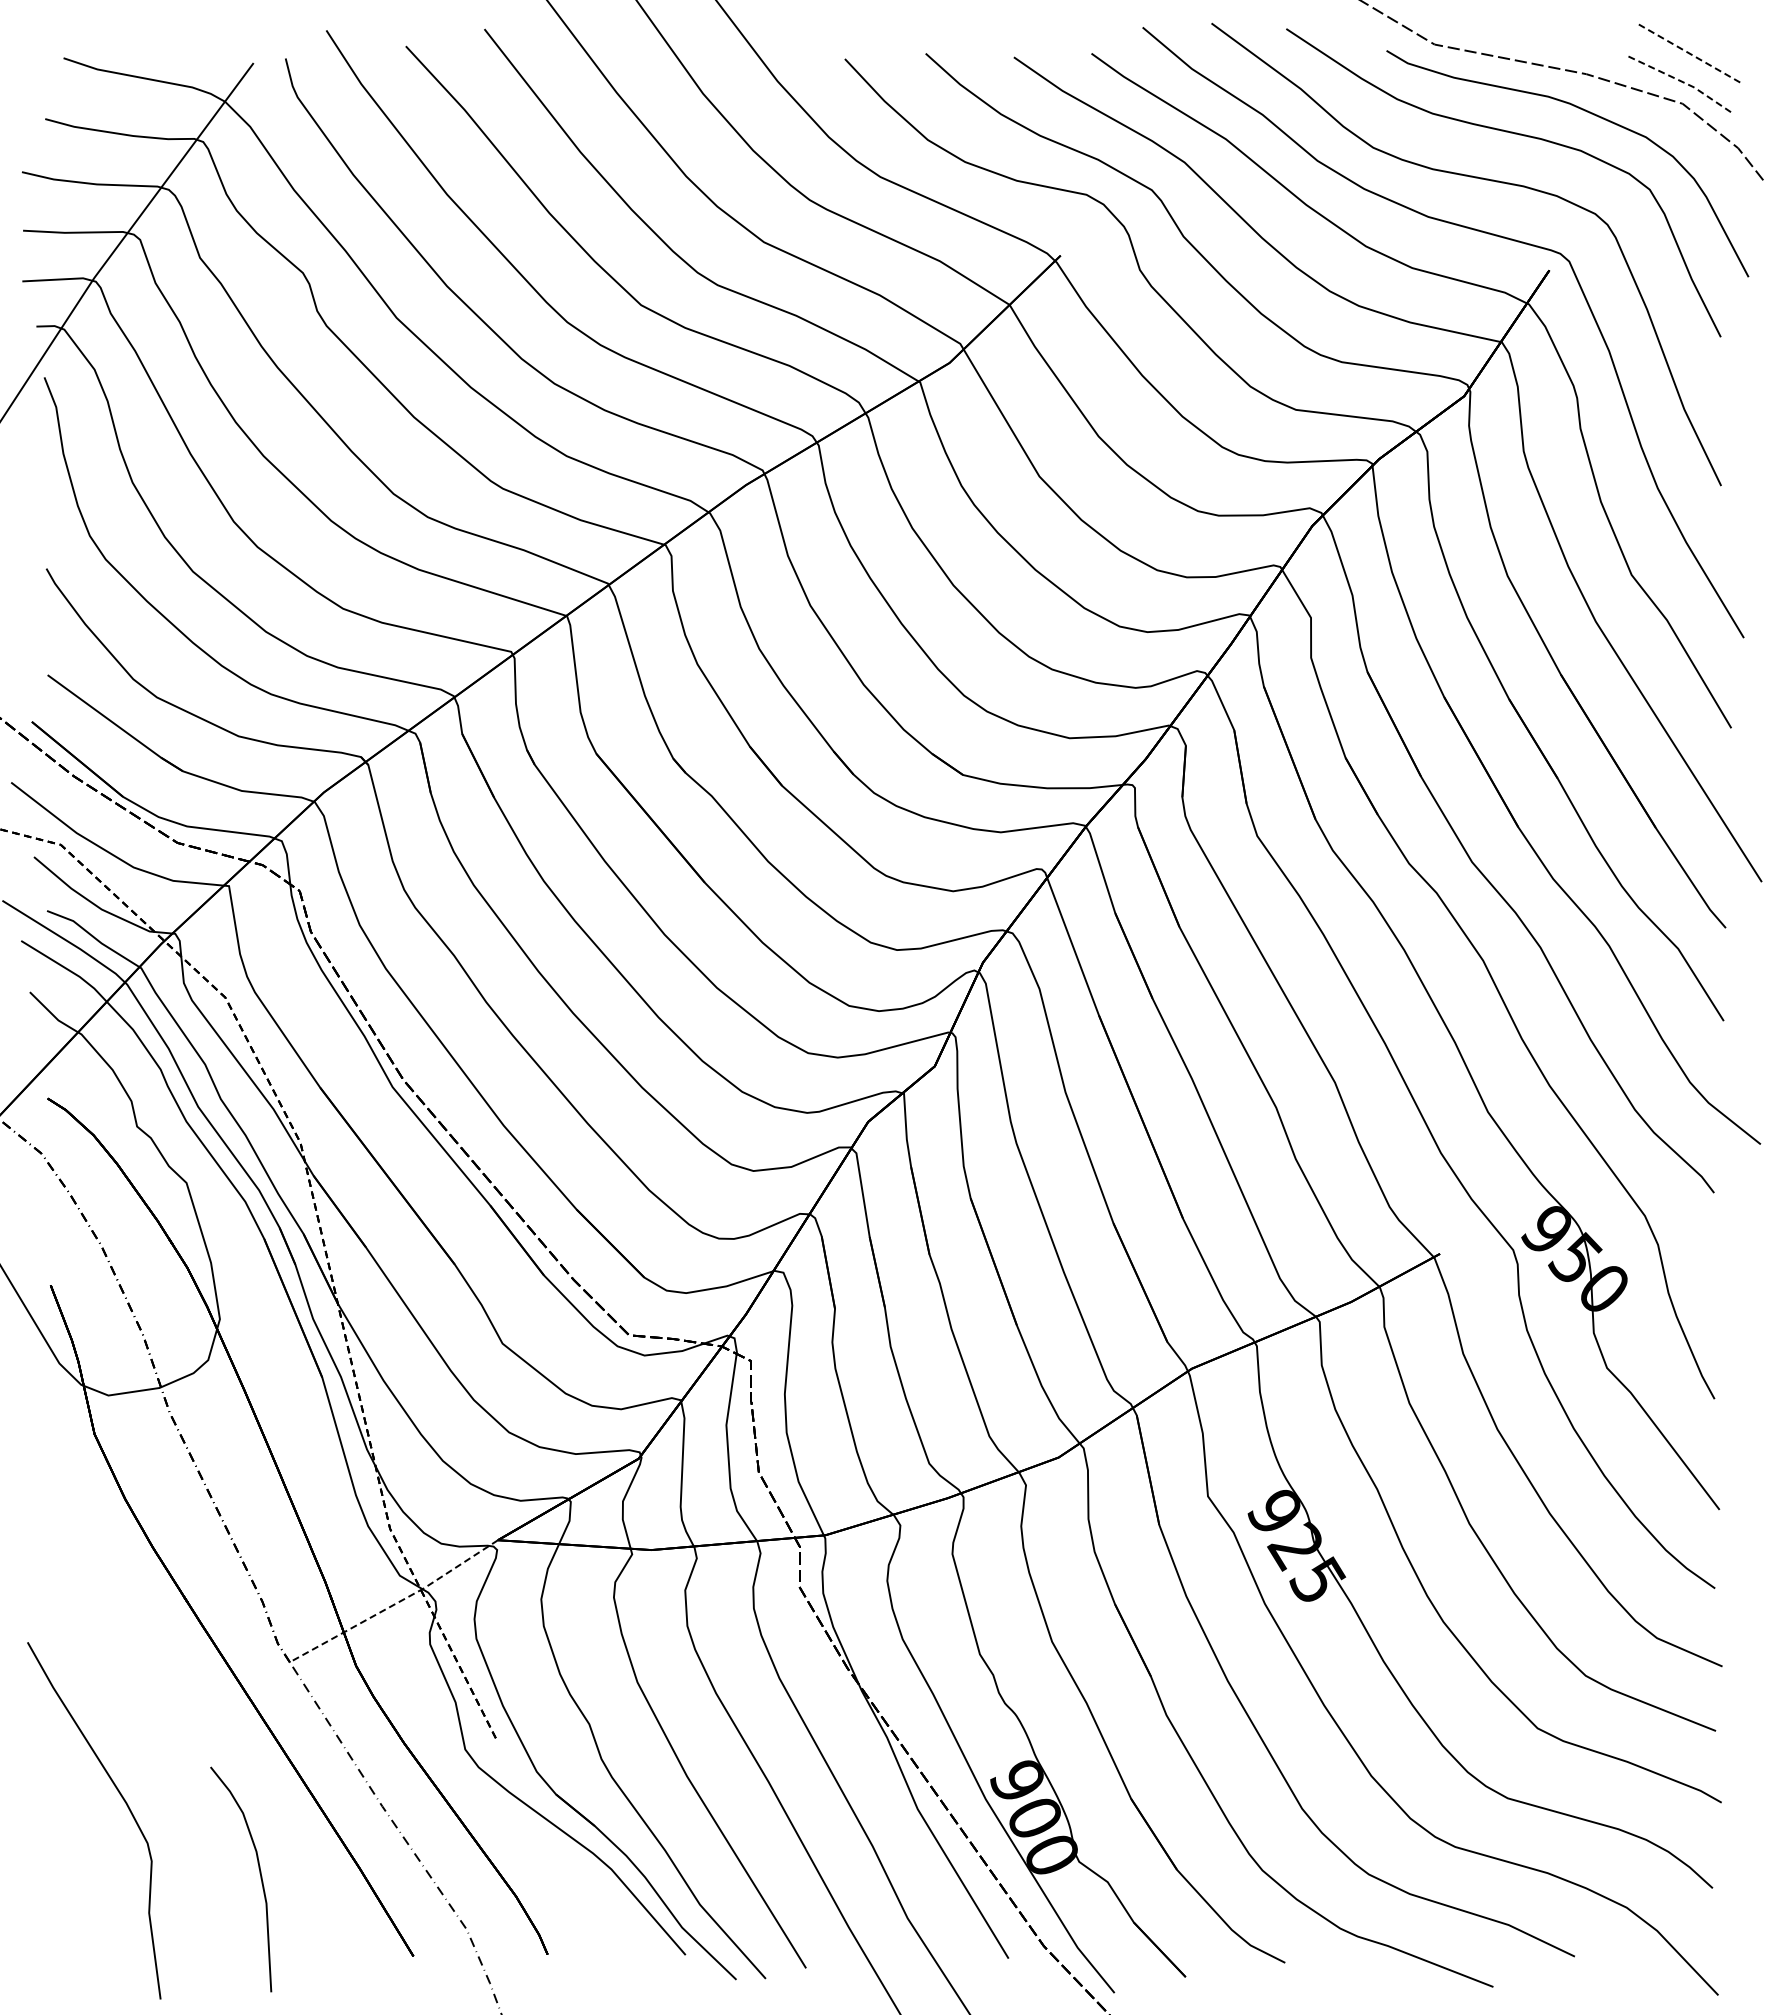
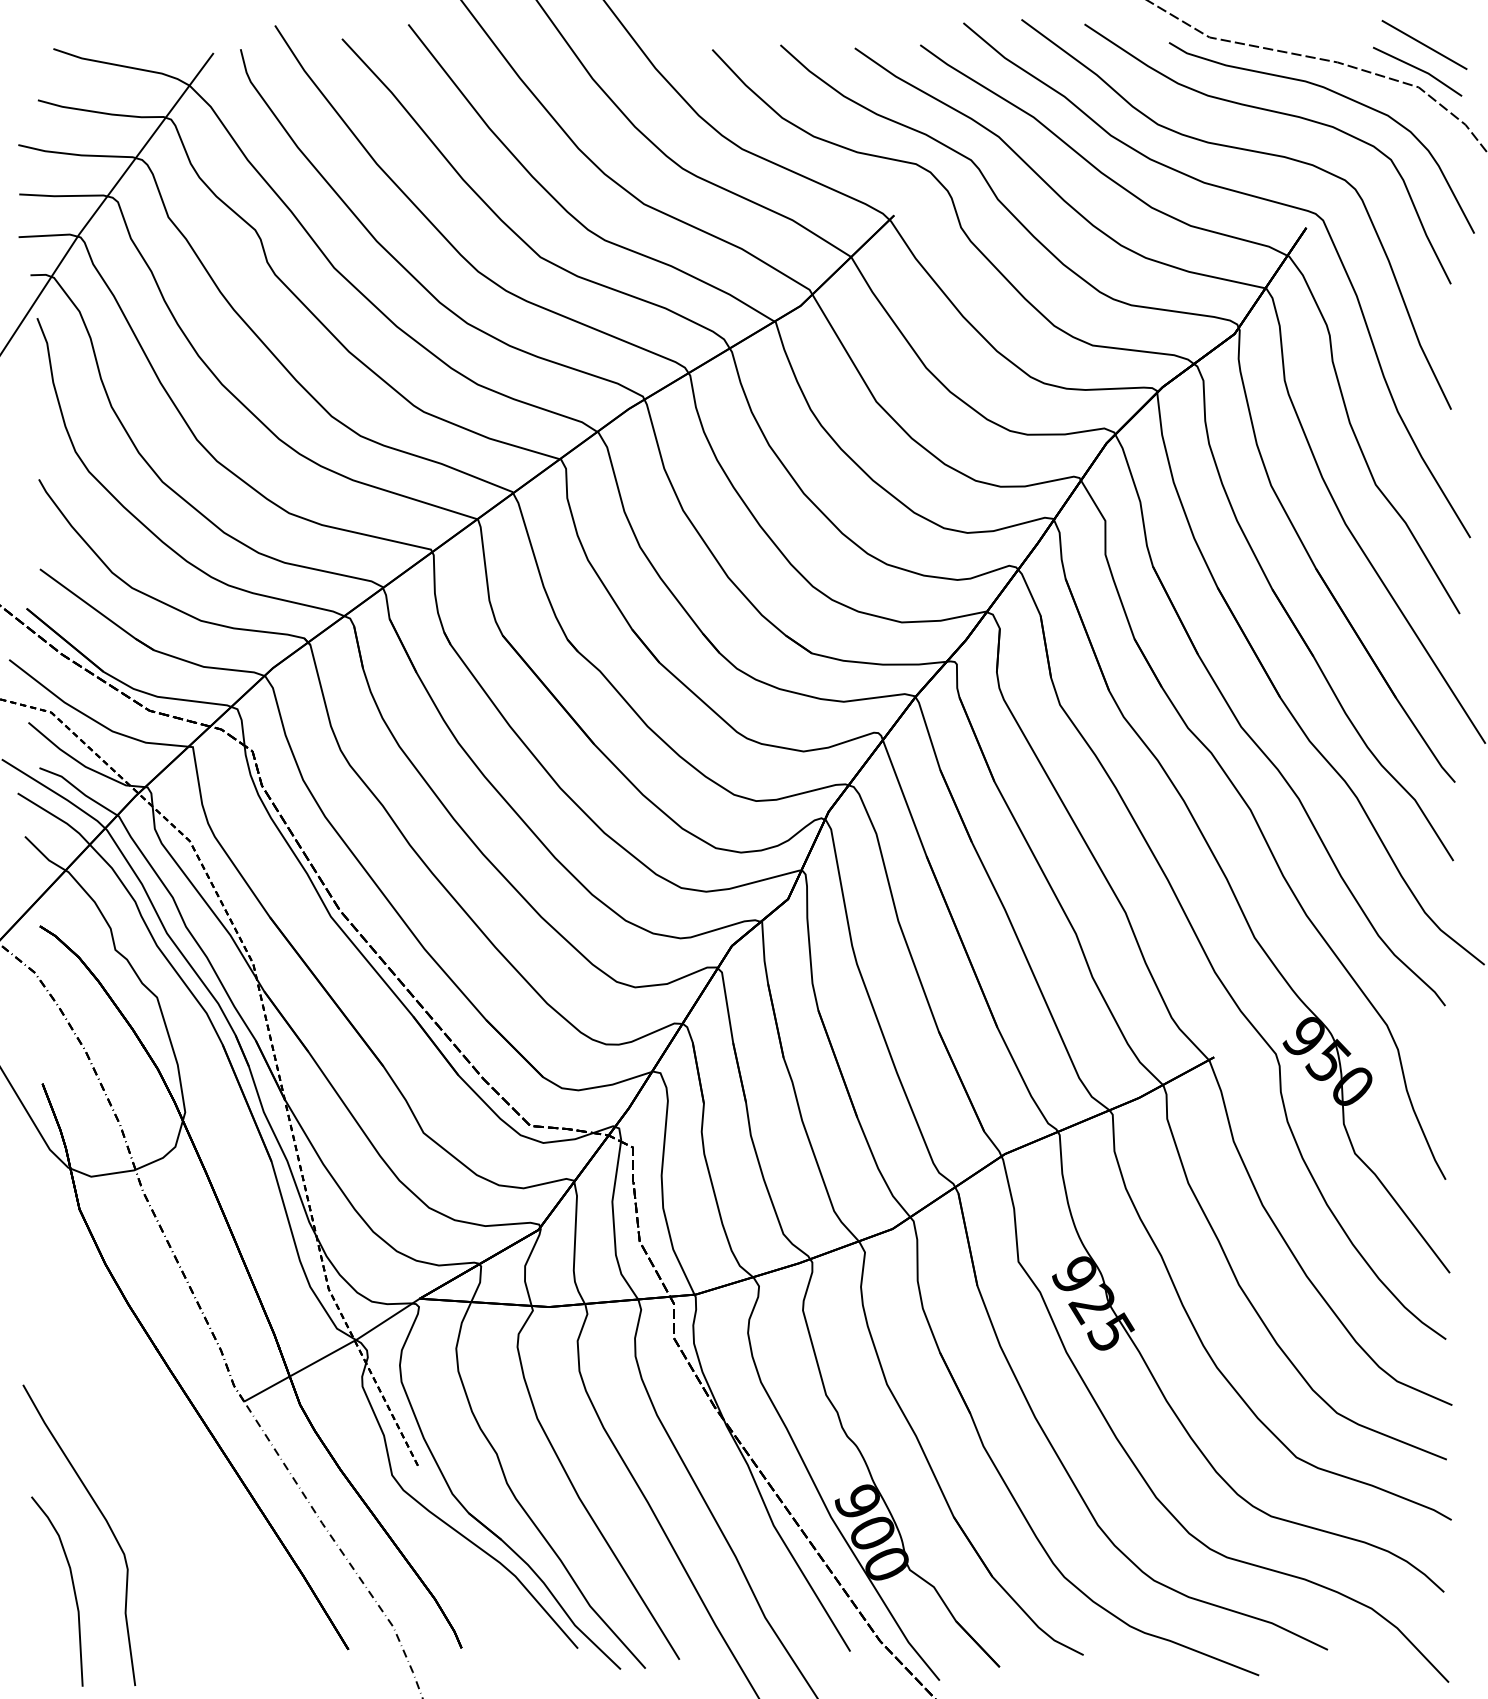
line: (1689, 53) -> (1424, 44), dashed -> solid
line: (1684, 82) -> (1420, 69), dashed -> solid
line: (396, 1603) -> (334, 1352), dashed -> solid
curve: (259, 1873) -> (72, 1586), moved

